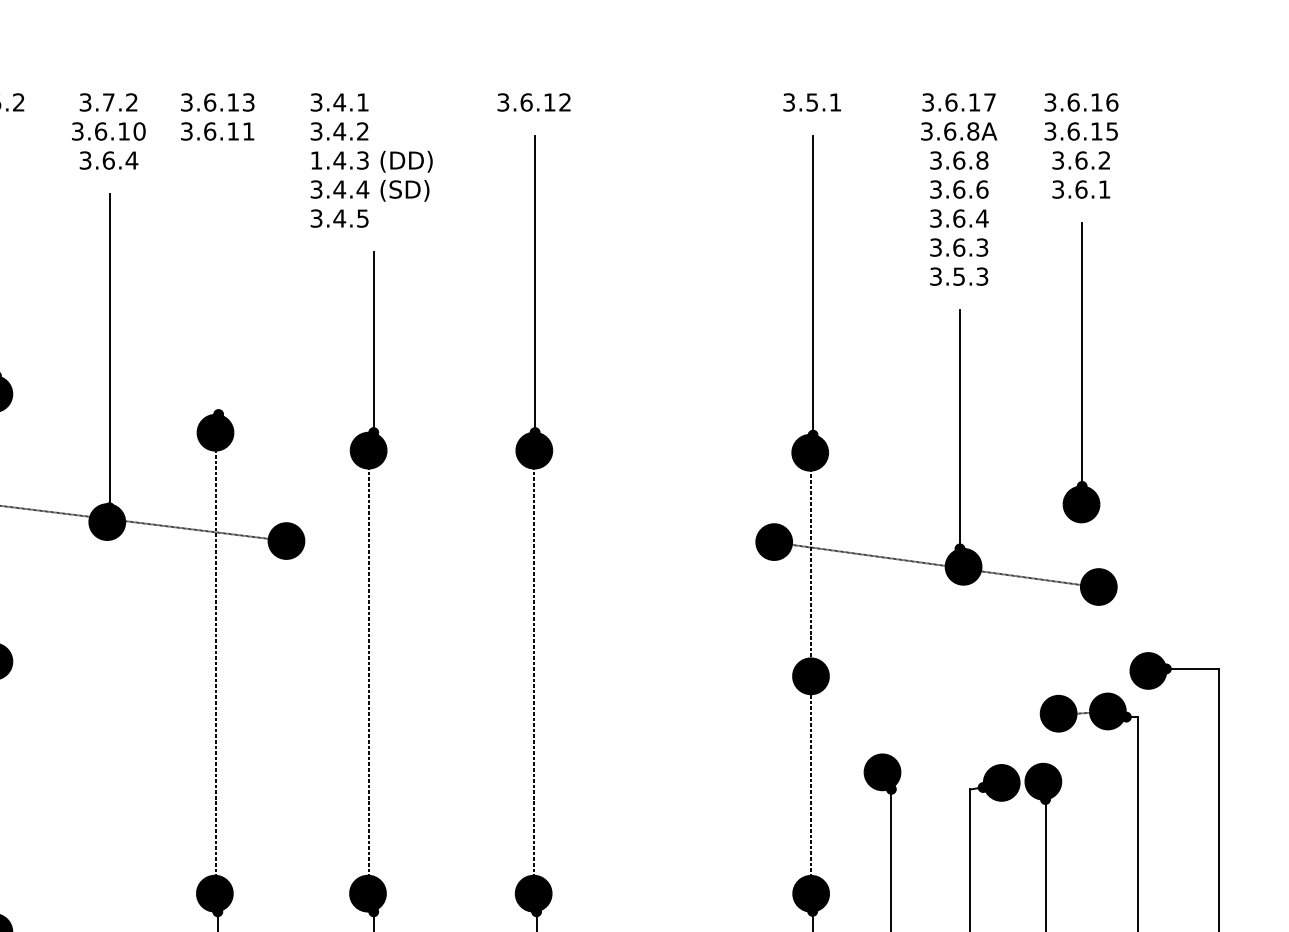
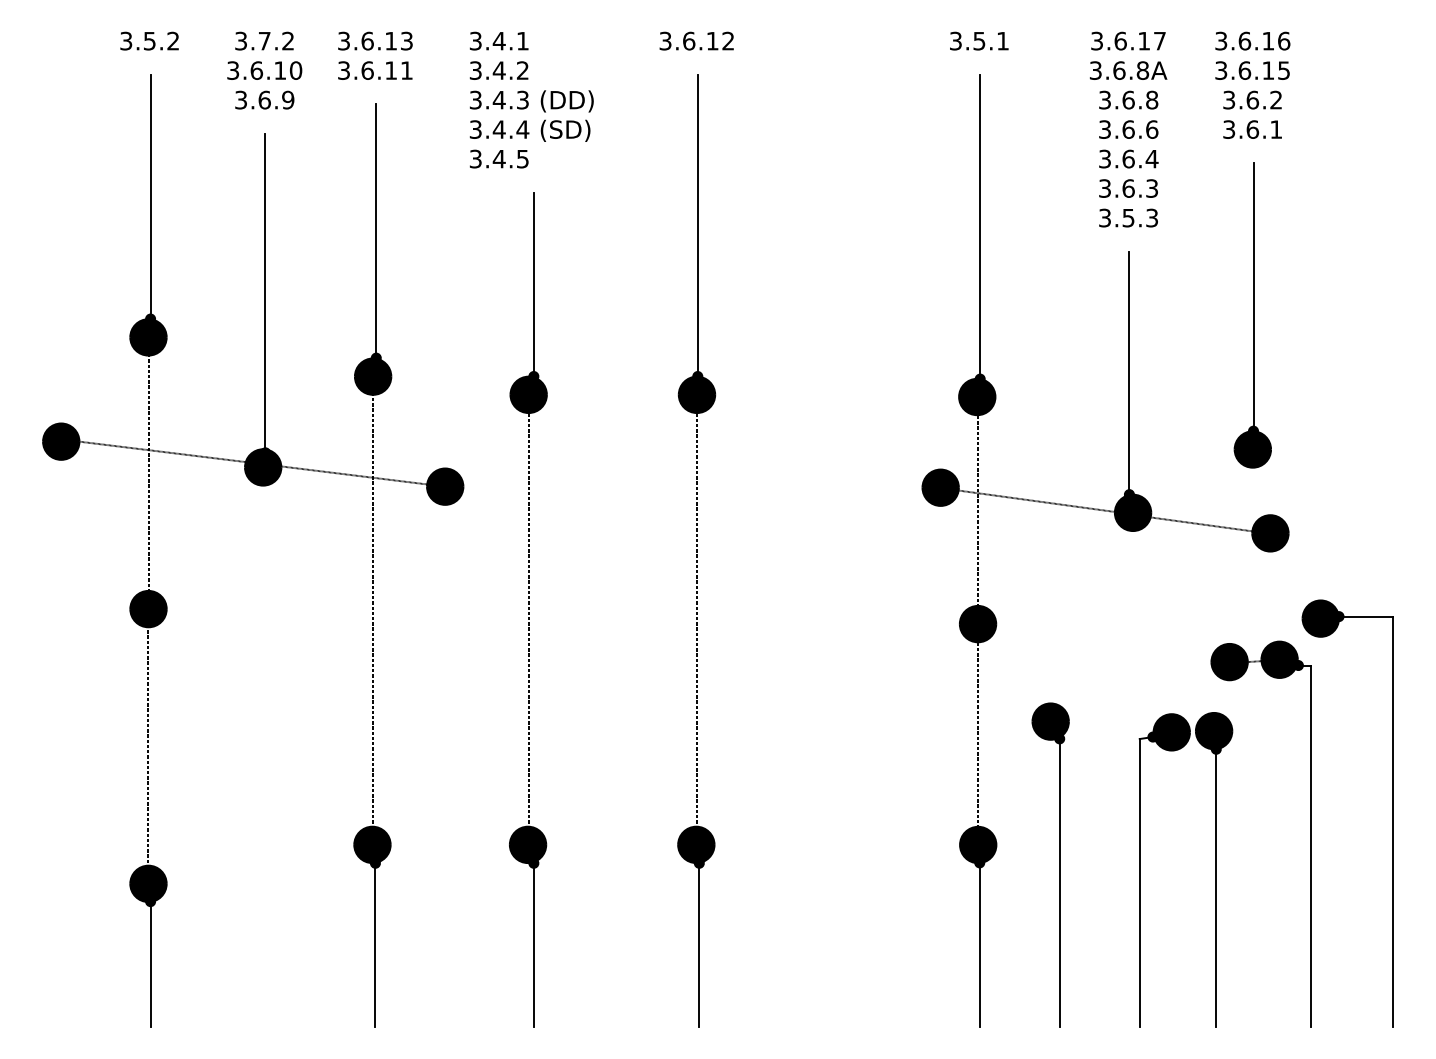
text: (131, 159) -> (287, 99), 3.6.4 -> 3.6.9
text: (316, 159) -> (475, 99), 1.4.3 -> 3.4.3
line: (218, 289) -> (376, 231), added

